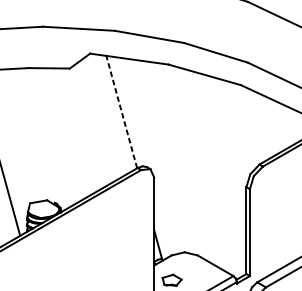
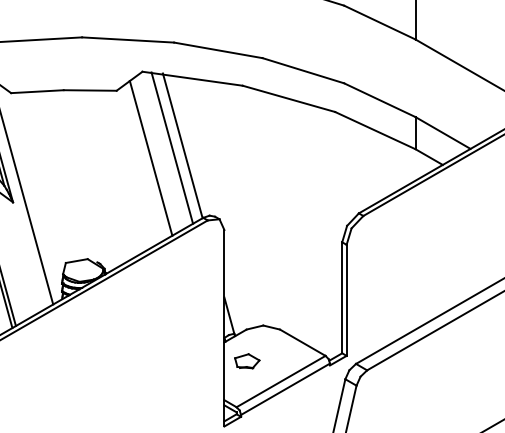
line: (113, 112) -> (172, 147), added
line: (121, 112) -> (182, 146), dashed -> solid
line: (96, 120) -> (150, 157), added

